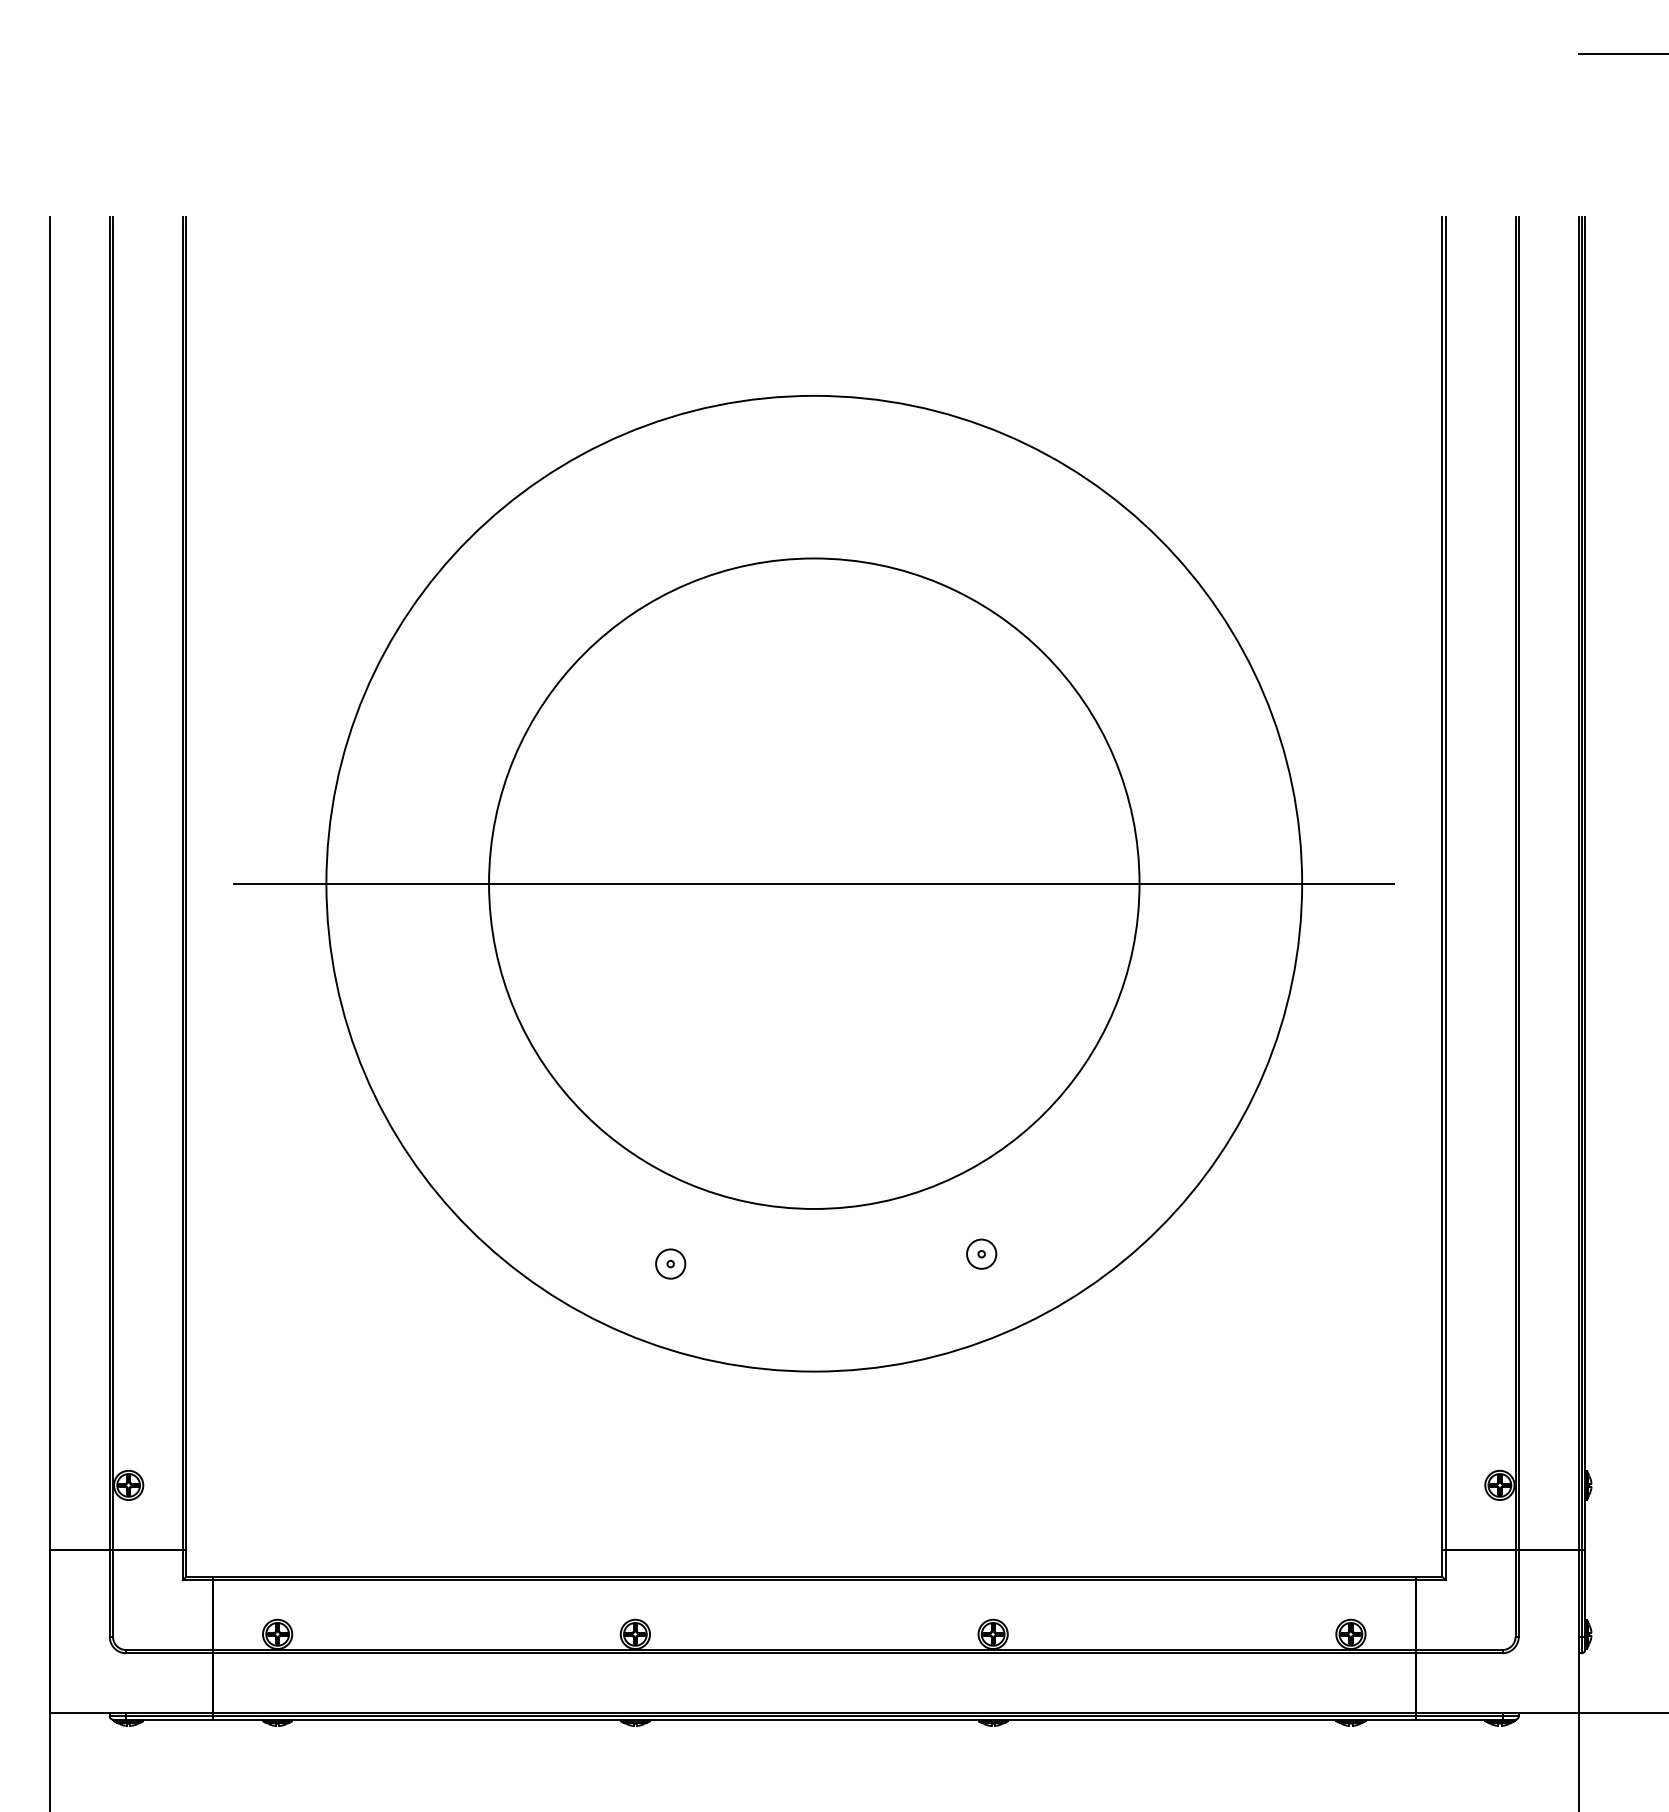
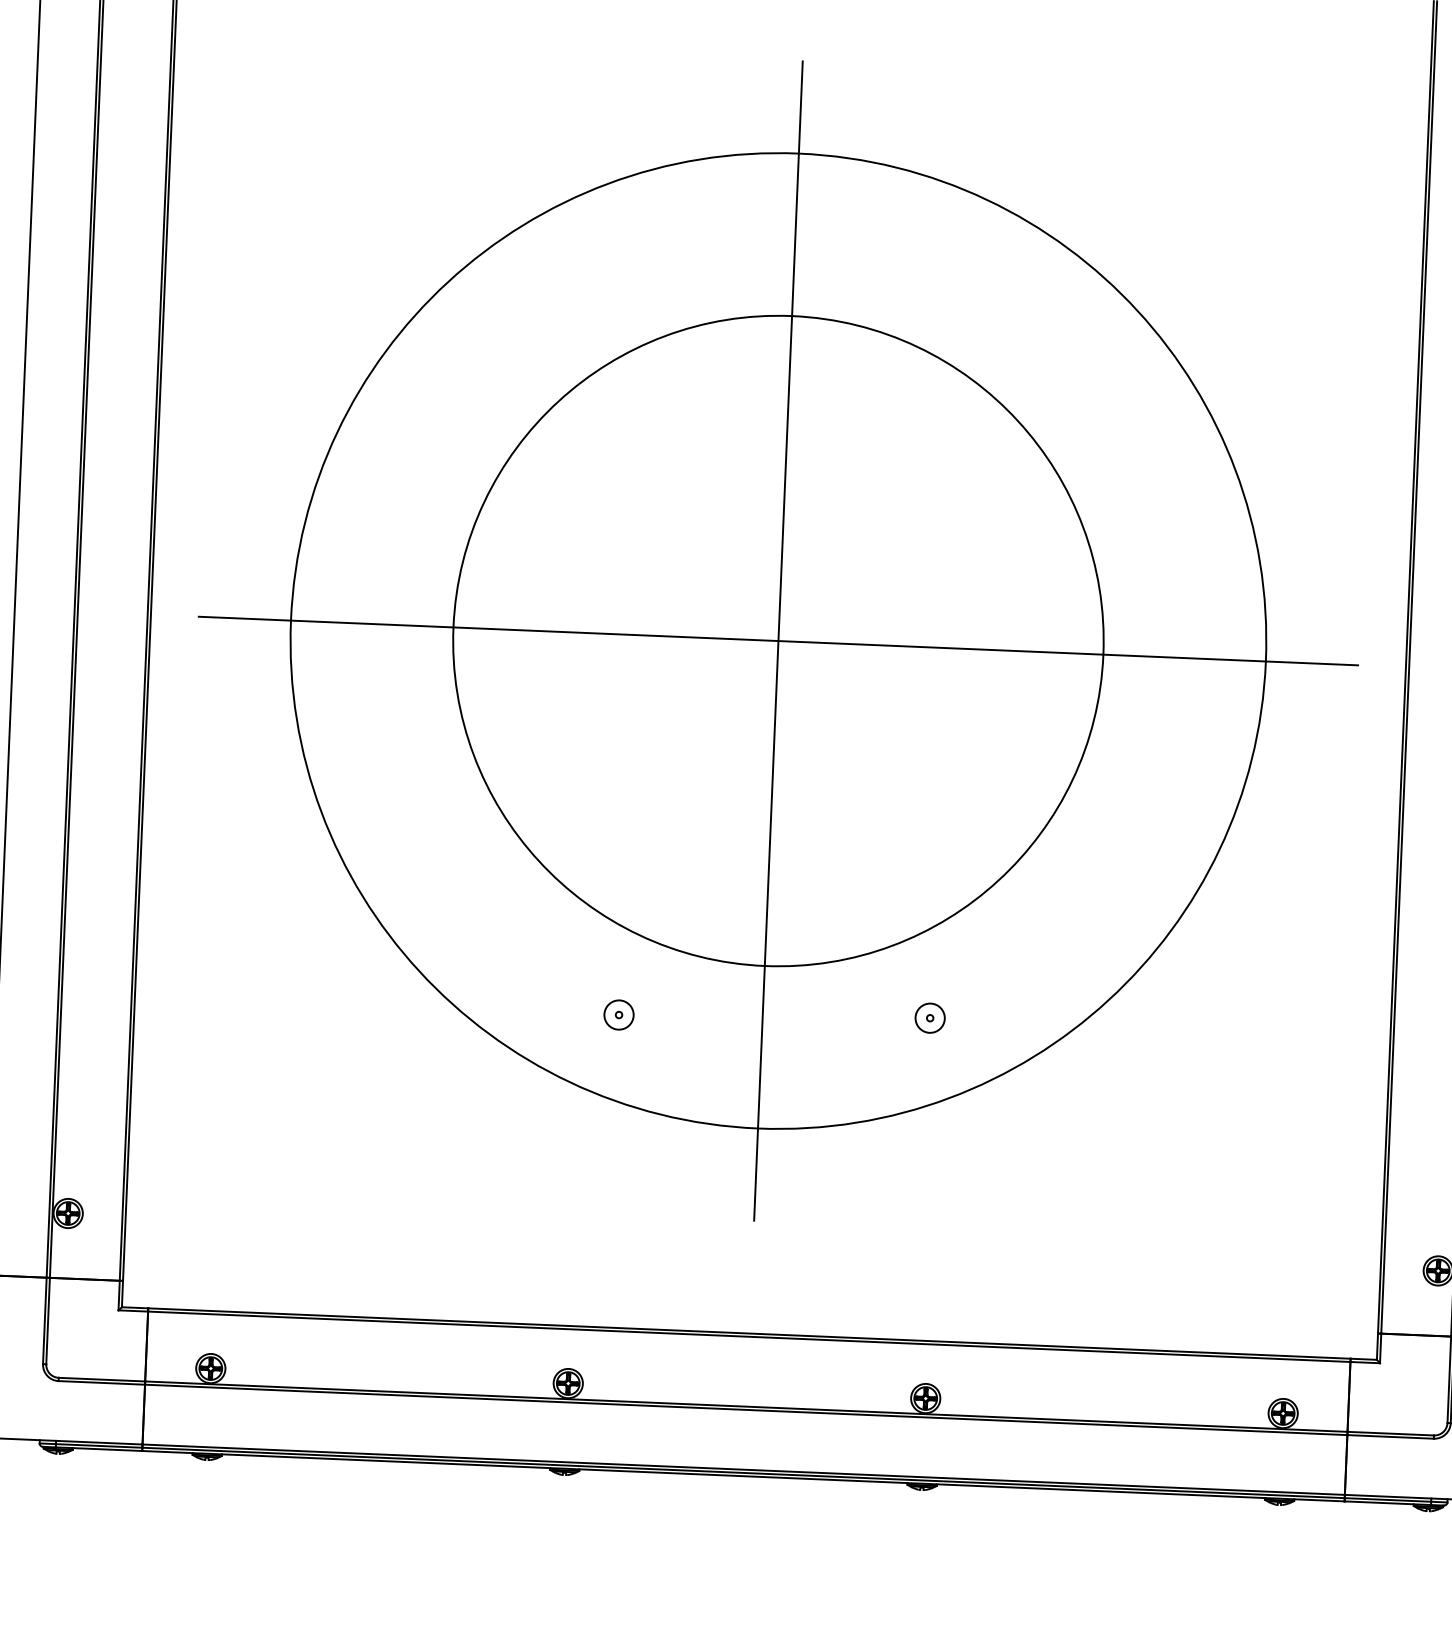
line: (814, 883) -> (778, 640), added

